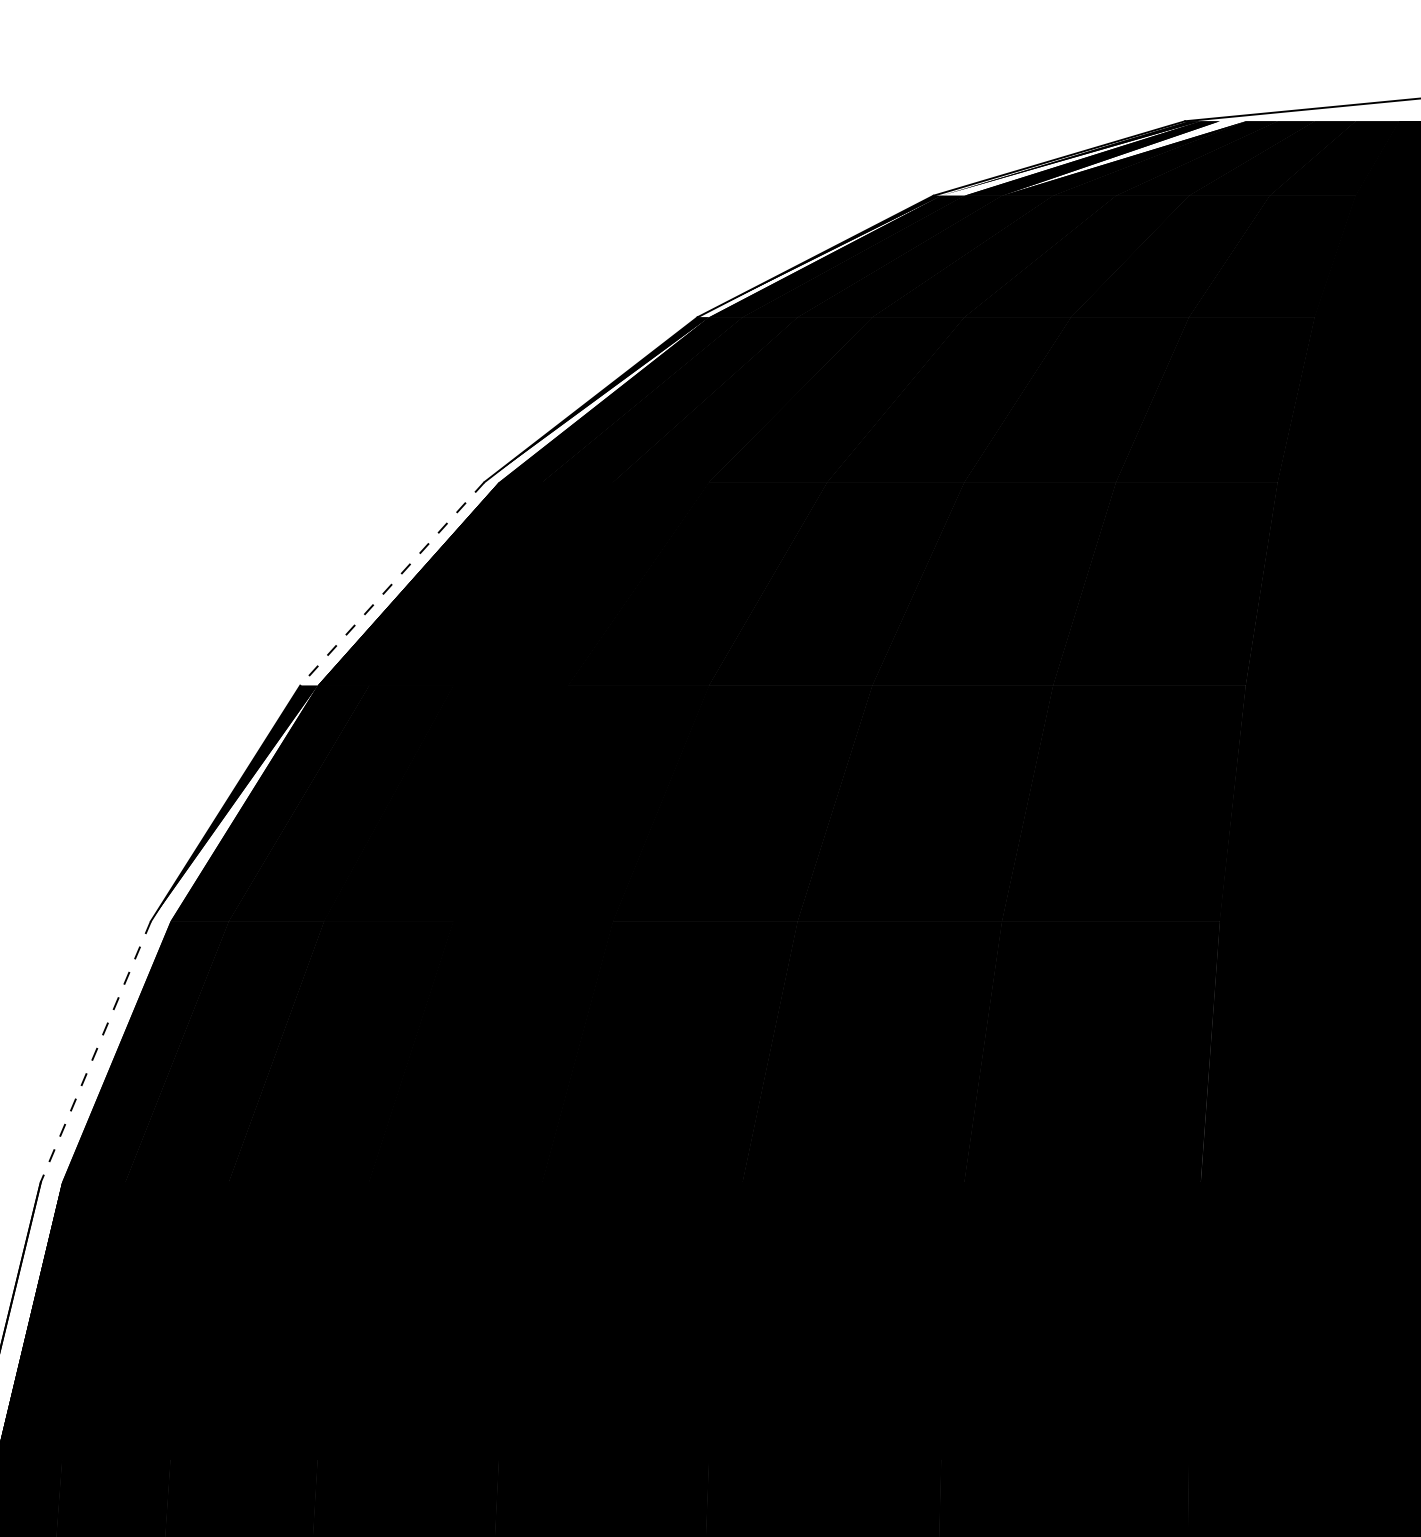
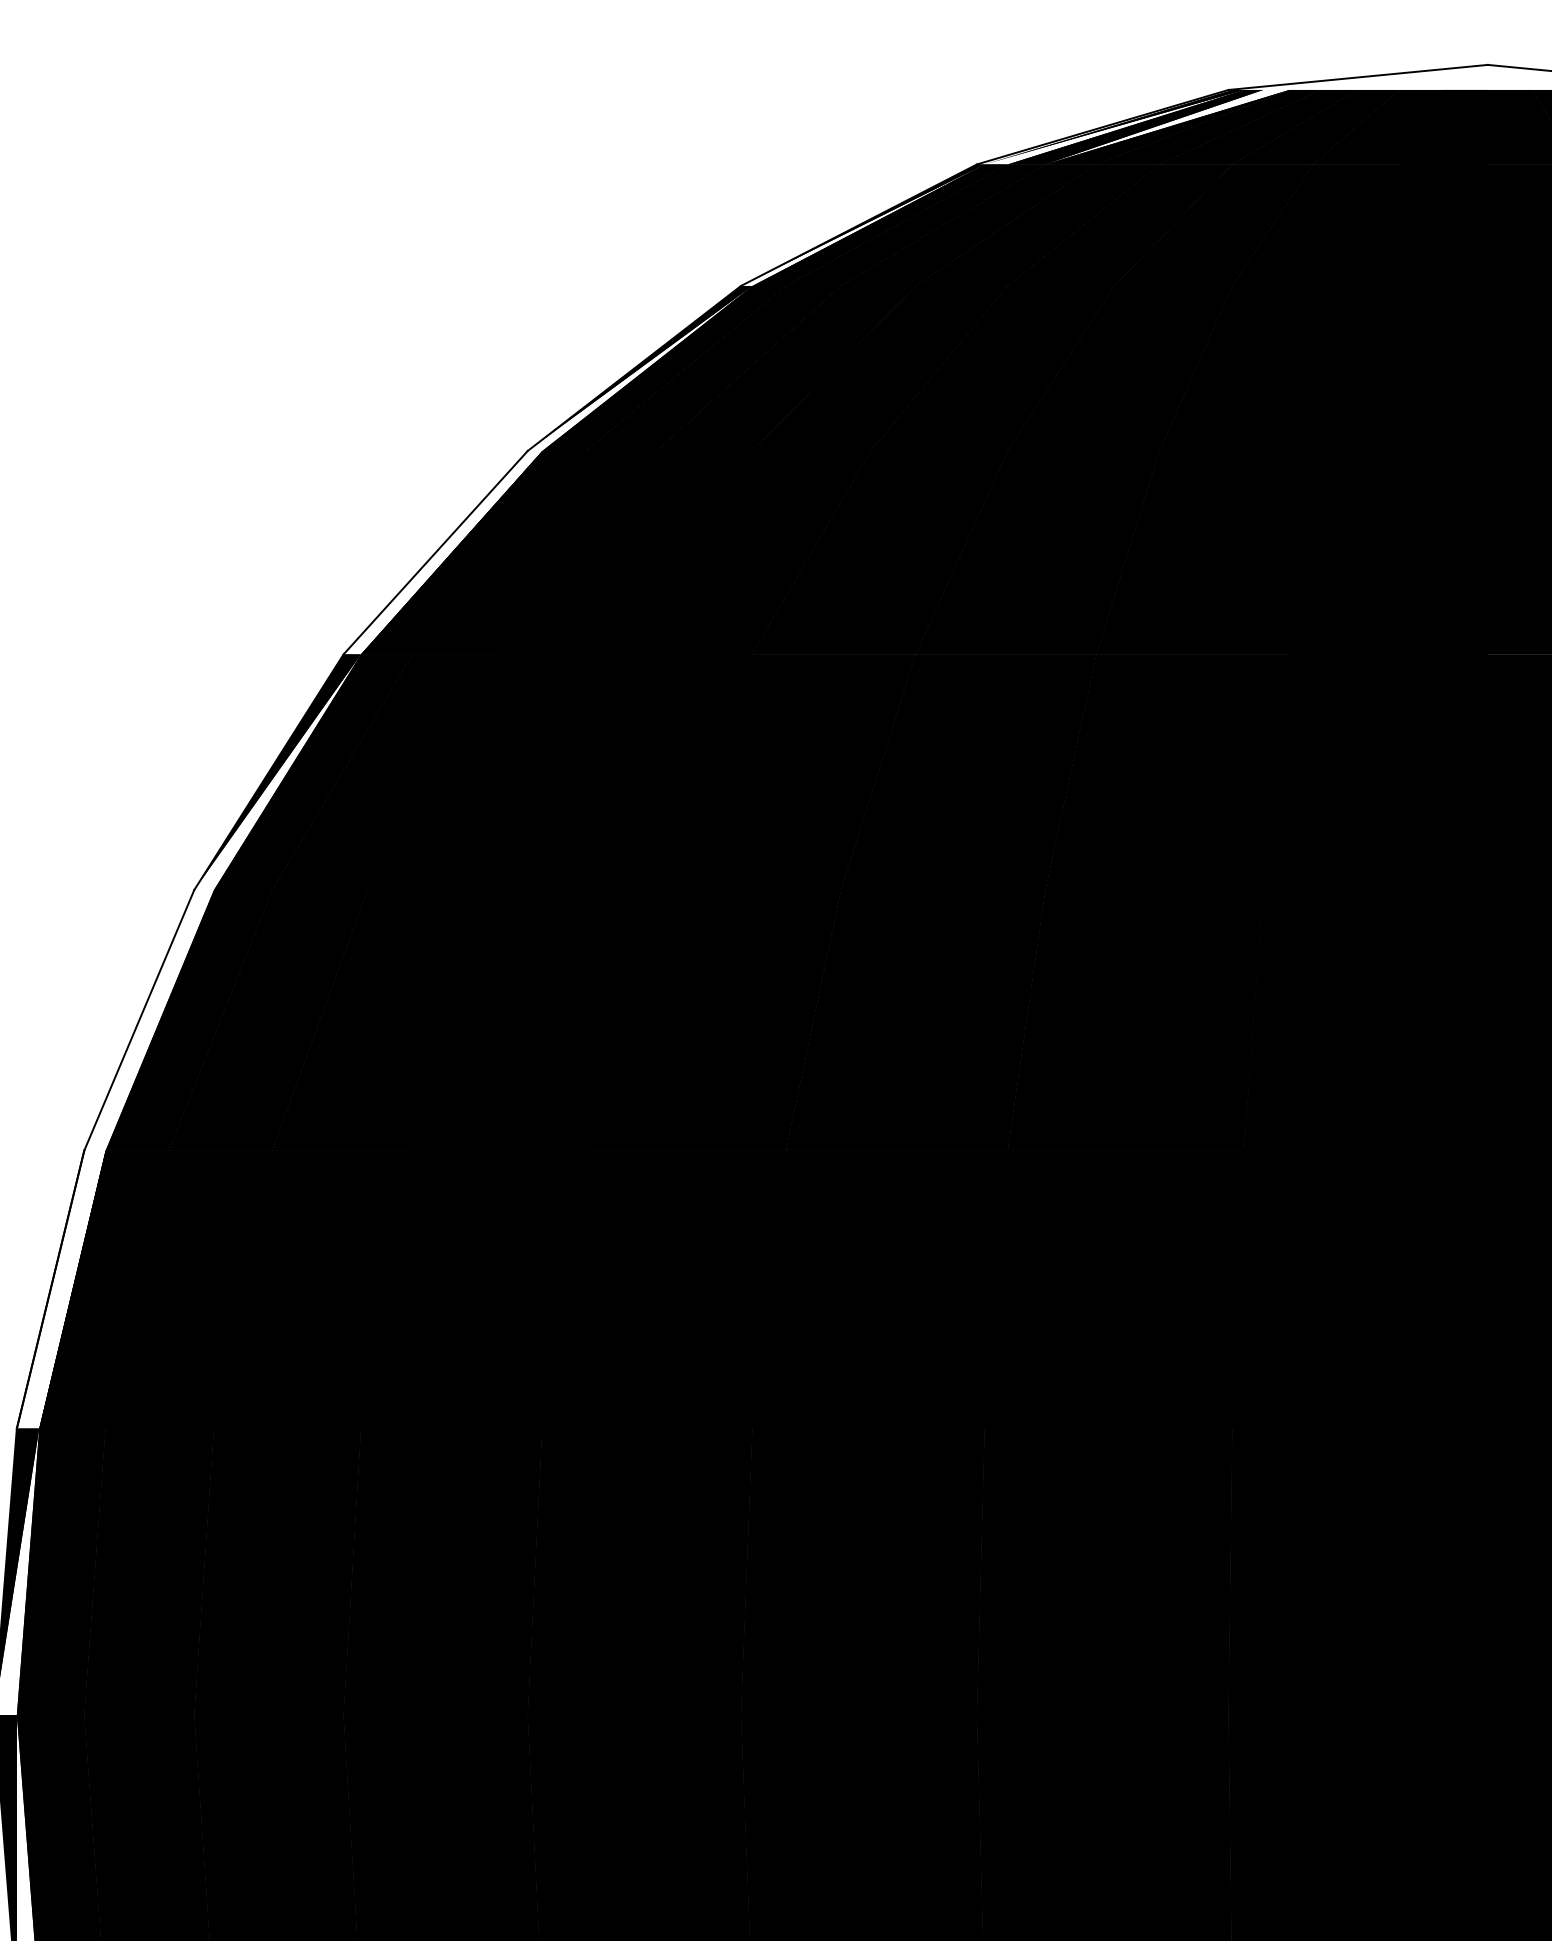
line: (392, 584) -> (435, 553), dashed -> solid
line: (96, 1051) -> (139, 1020), dashed -> solid

